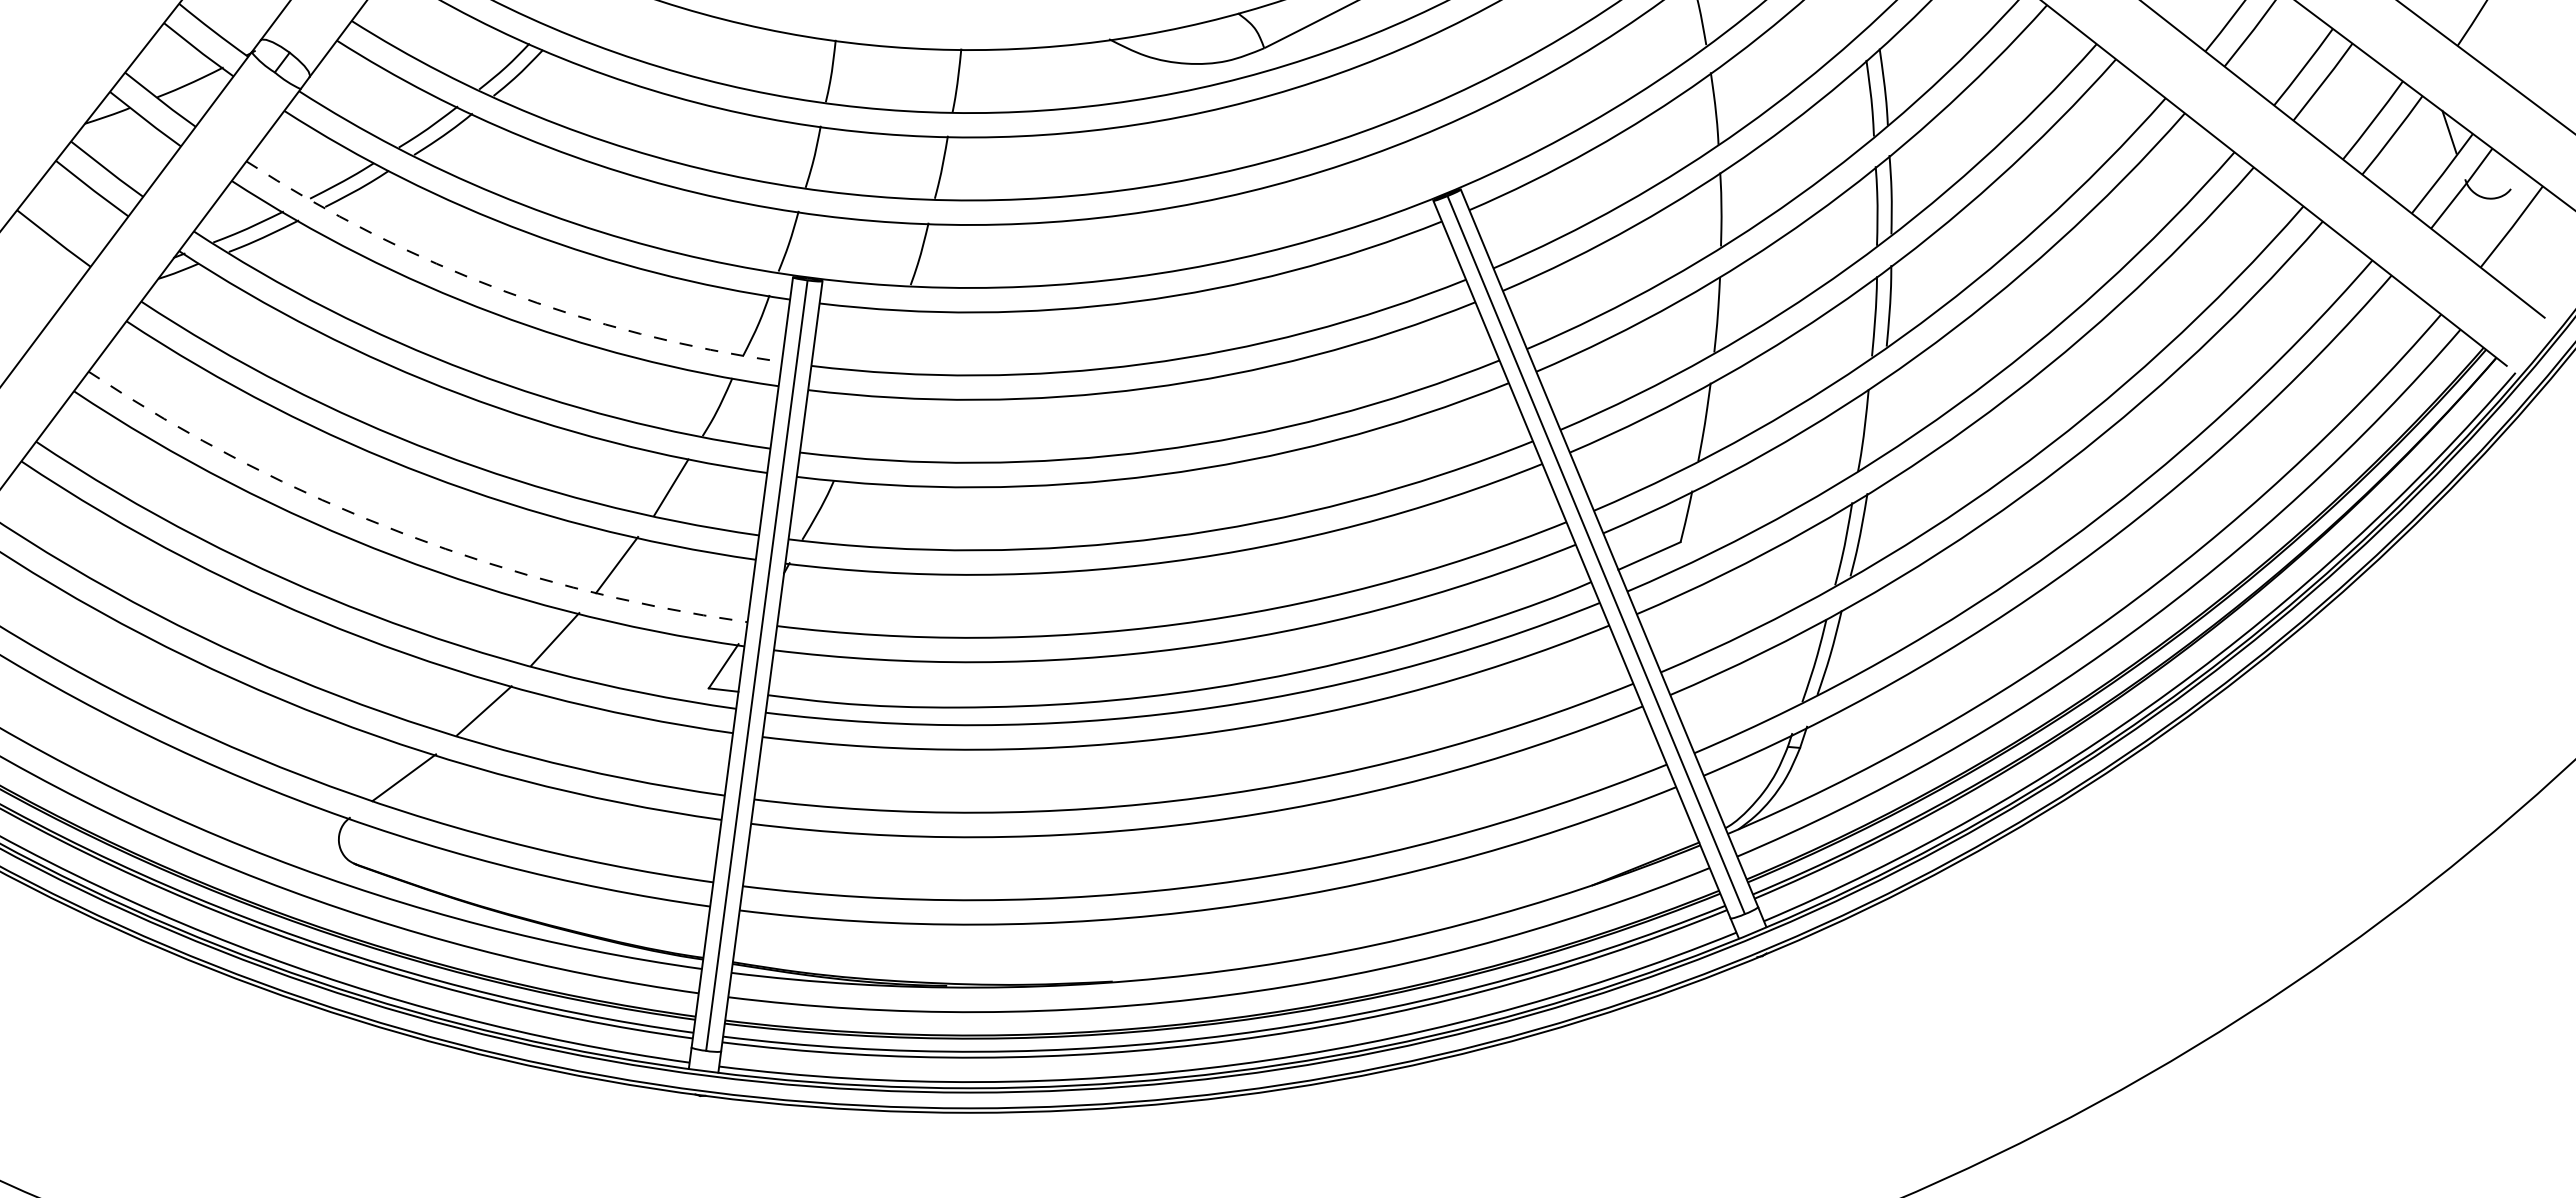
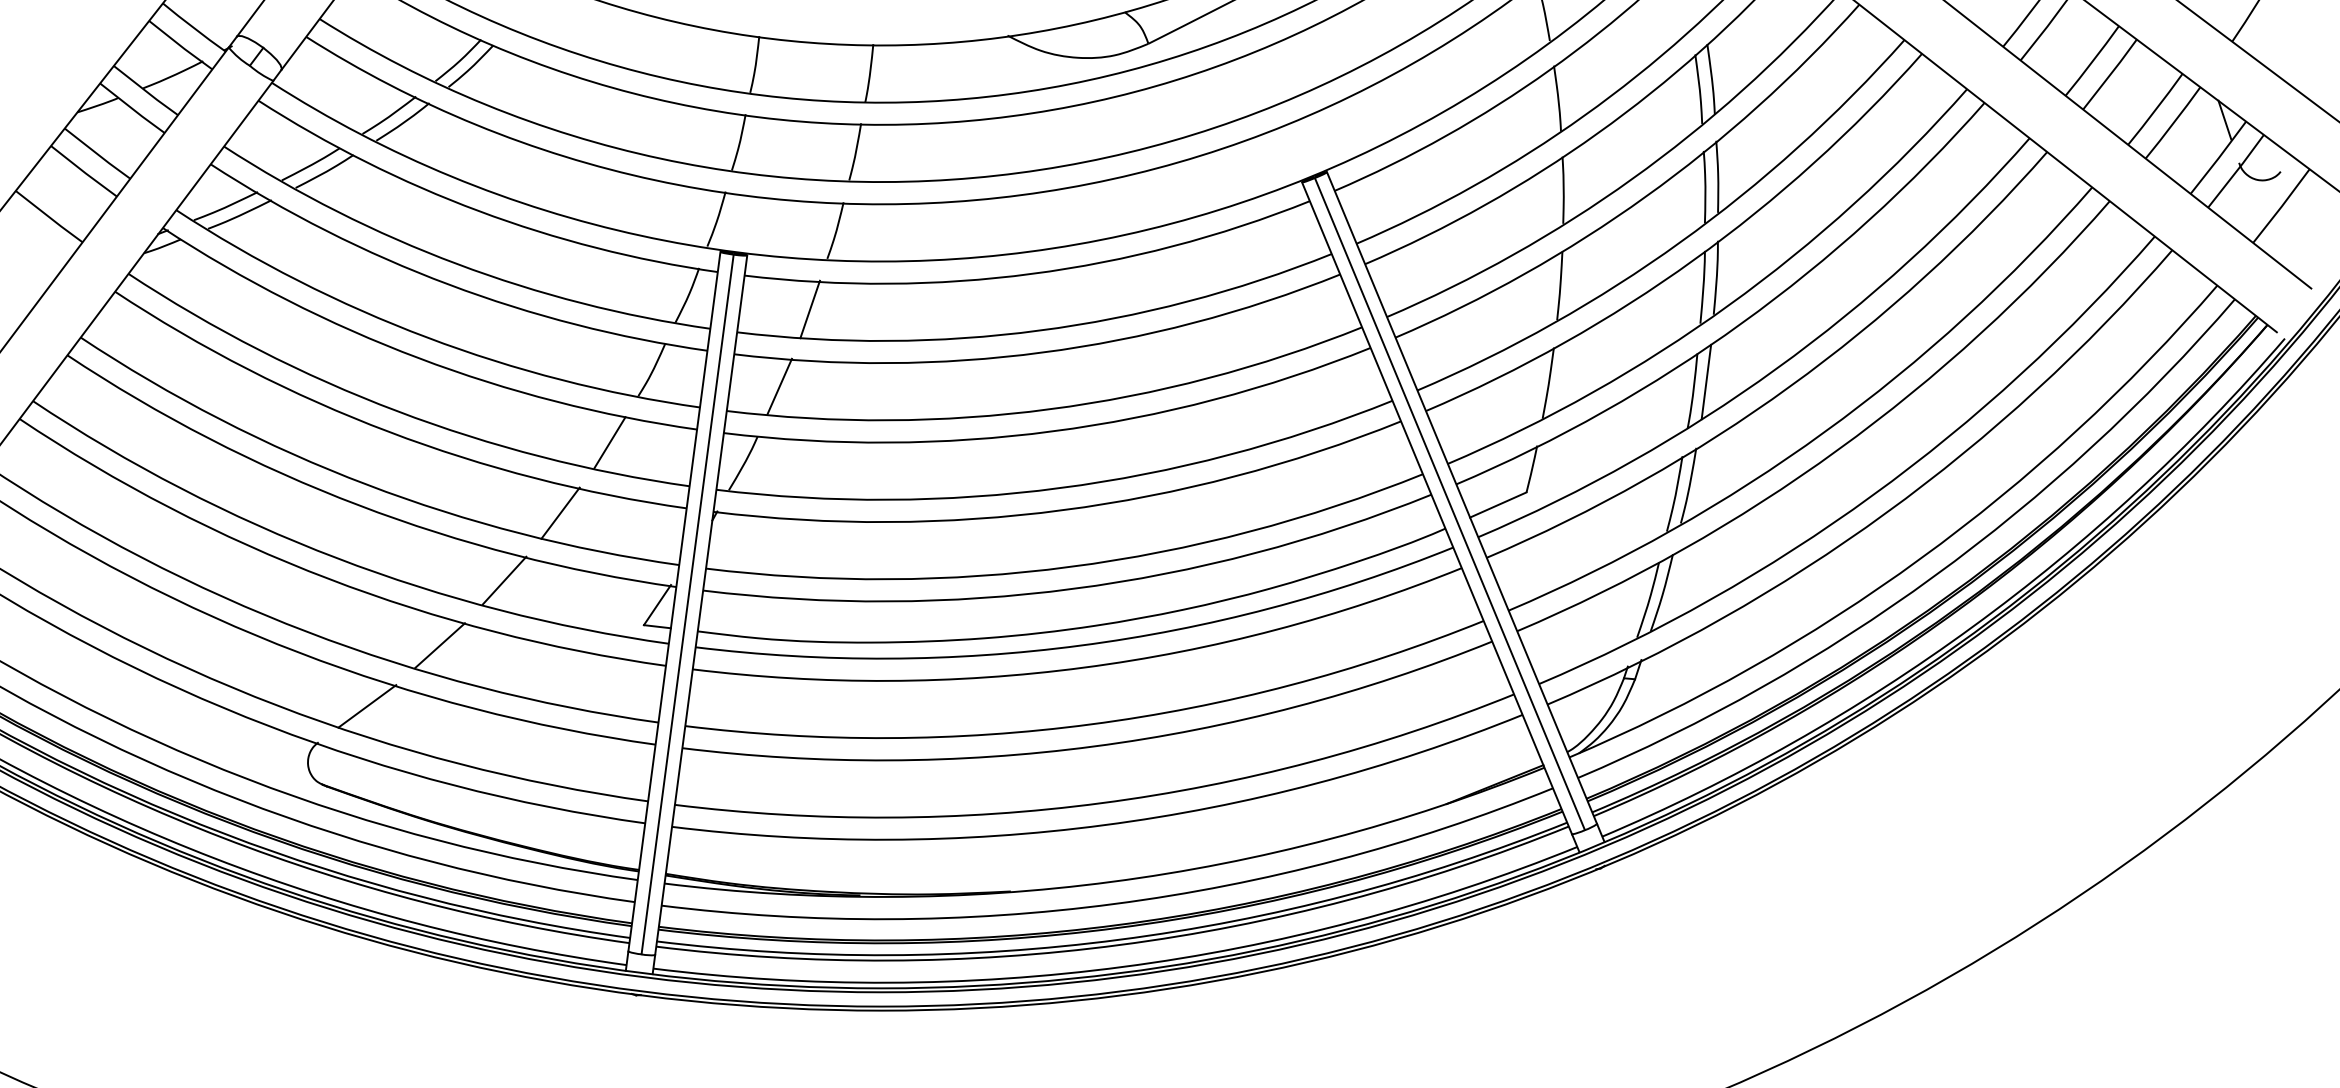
arc: (503, 290) -> (457, 263), dashed -> solid
line: (891, 340) -> (809, 309), added
line: (1878, 420) -> (1706, 381), added
line: (857, 425) -> (779, 386), added
arc: (404, 533) -> (367, 484), dashed -> solid

